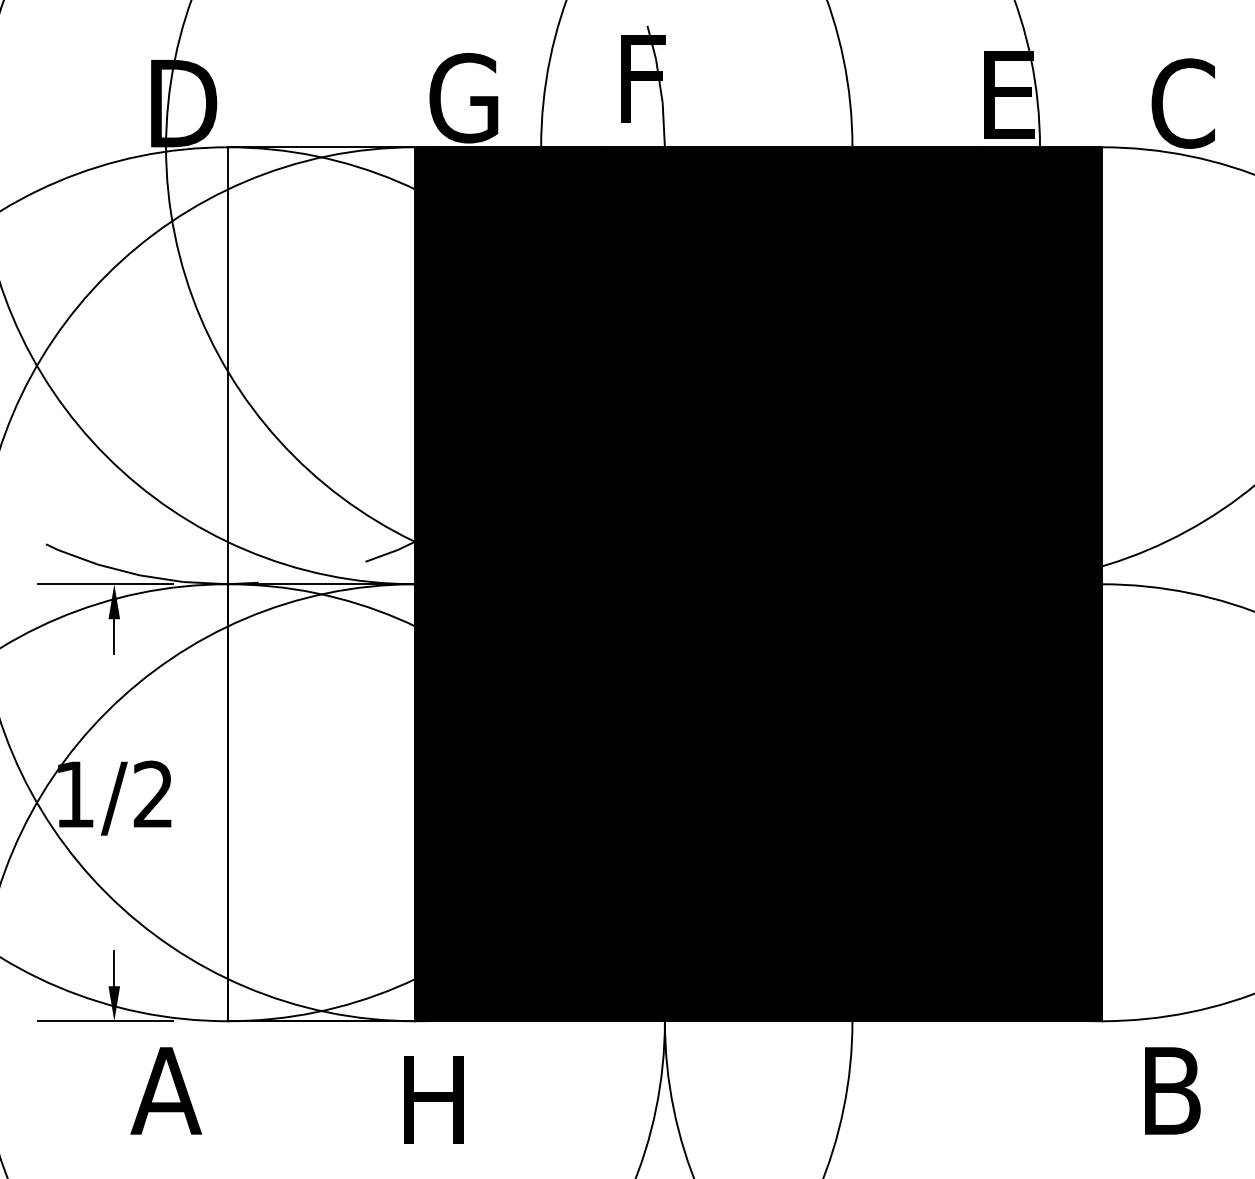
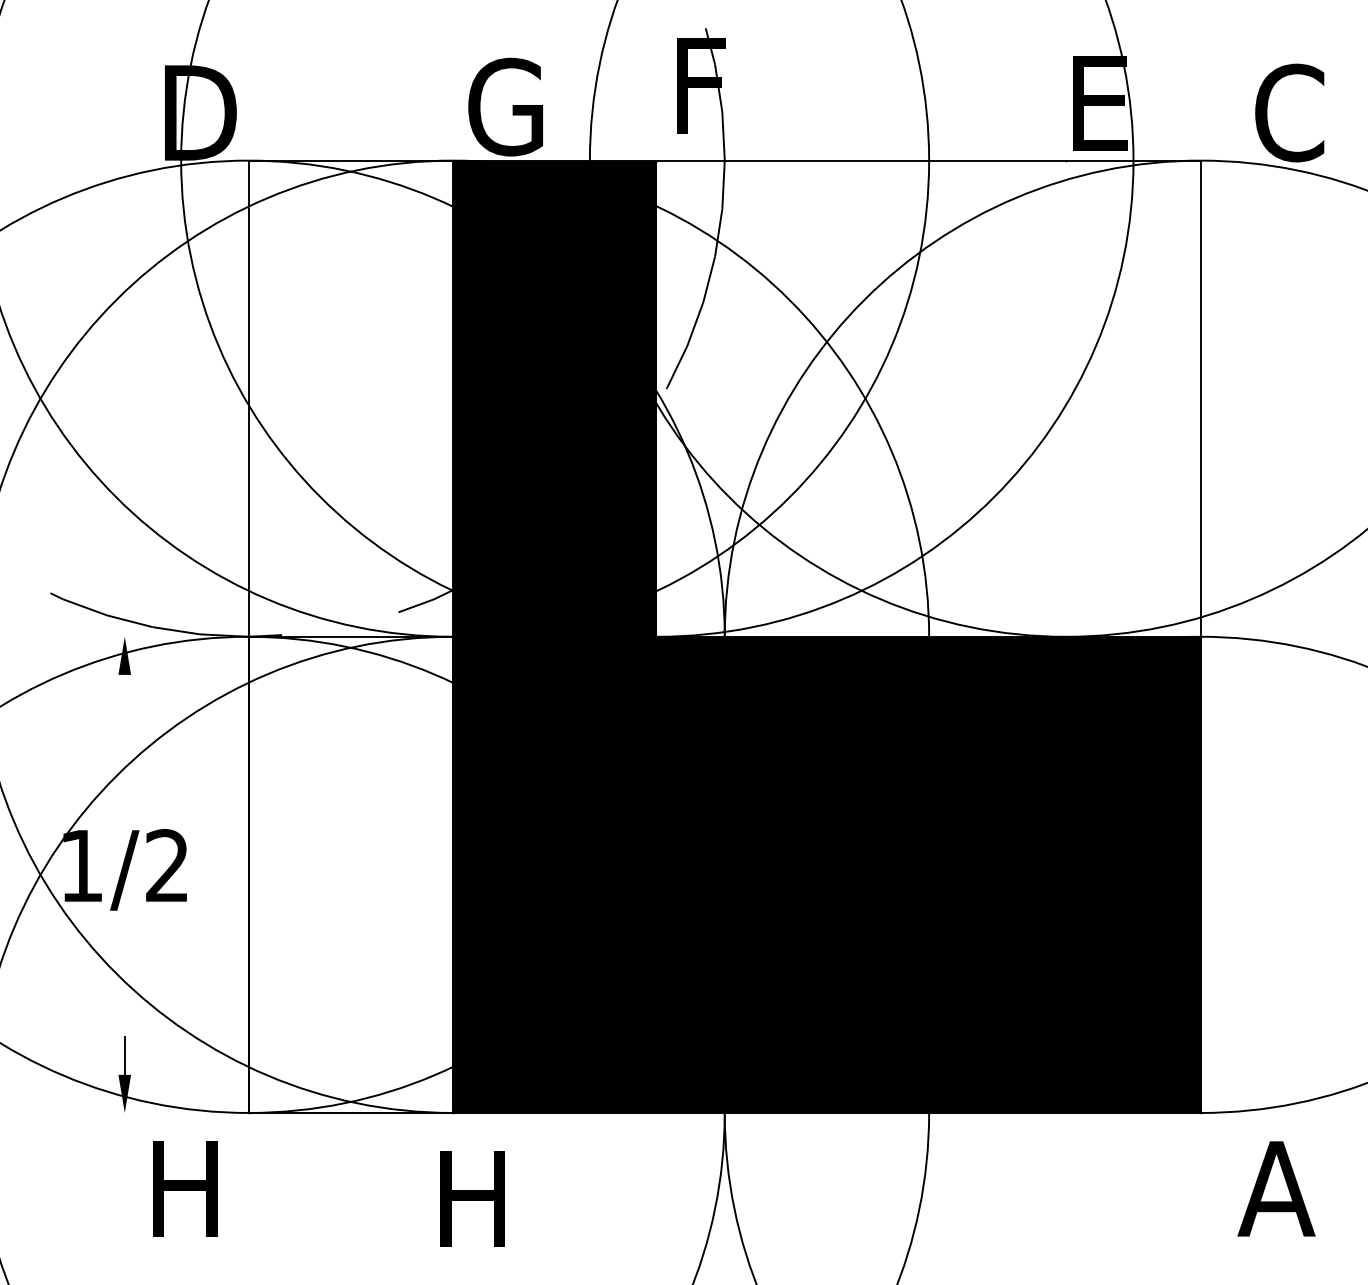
fill: (852, 365) -> (929, 398), removed
line: (105, 584) -> (115, 637), removed
line: (114, 636) -> (124, 693), removed
line: (105, 1021) -> (115, 1113), removed
text: (166, 1090) -> (181, 1188), A -> H
text: (1171, 1090) -> (1276, 1188), B -> A

